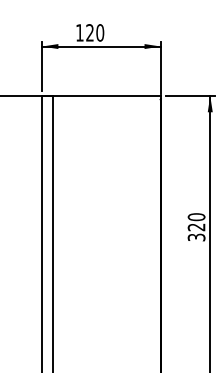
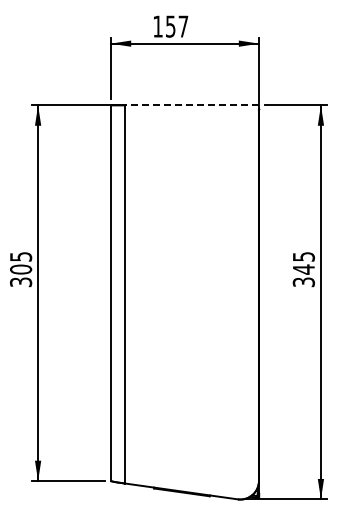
text: (95, 32) -> (177, 26), 120 -> 157
line: (106, 96) -> (191, 105), solid -> dashed
text: (196, 221) -> (303, 262), 320 -> 345

